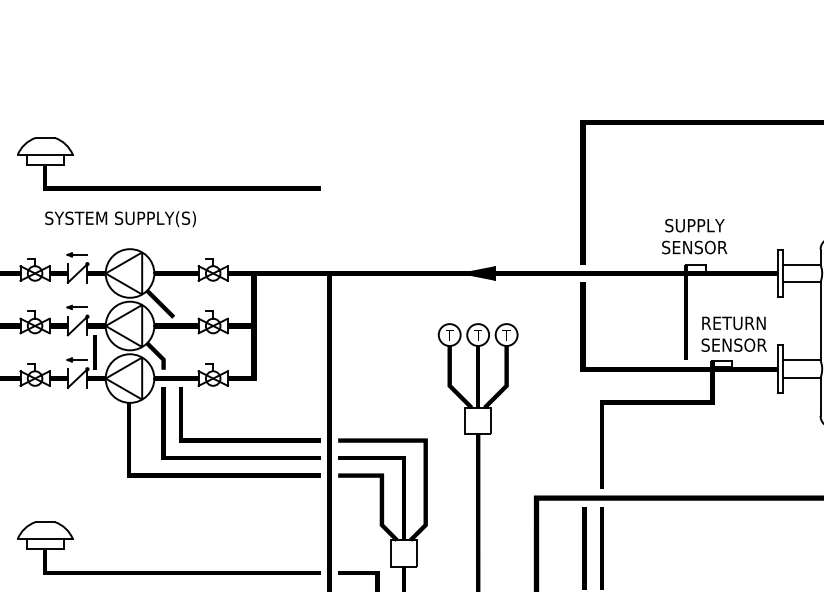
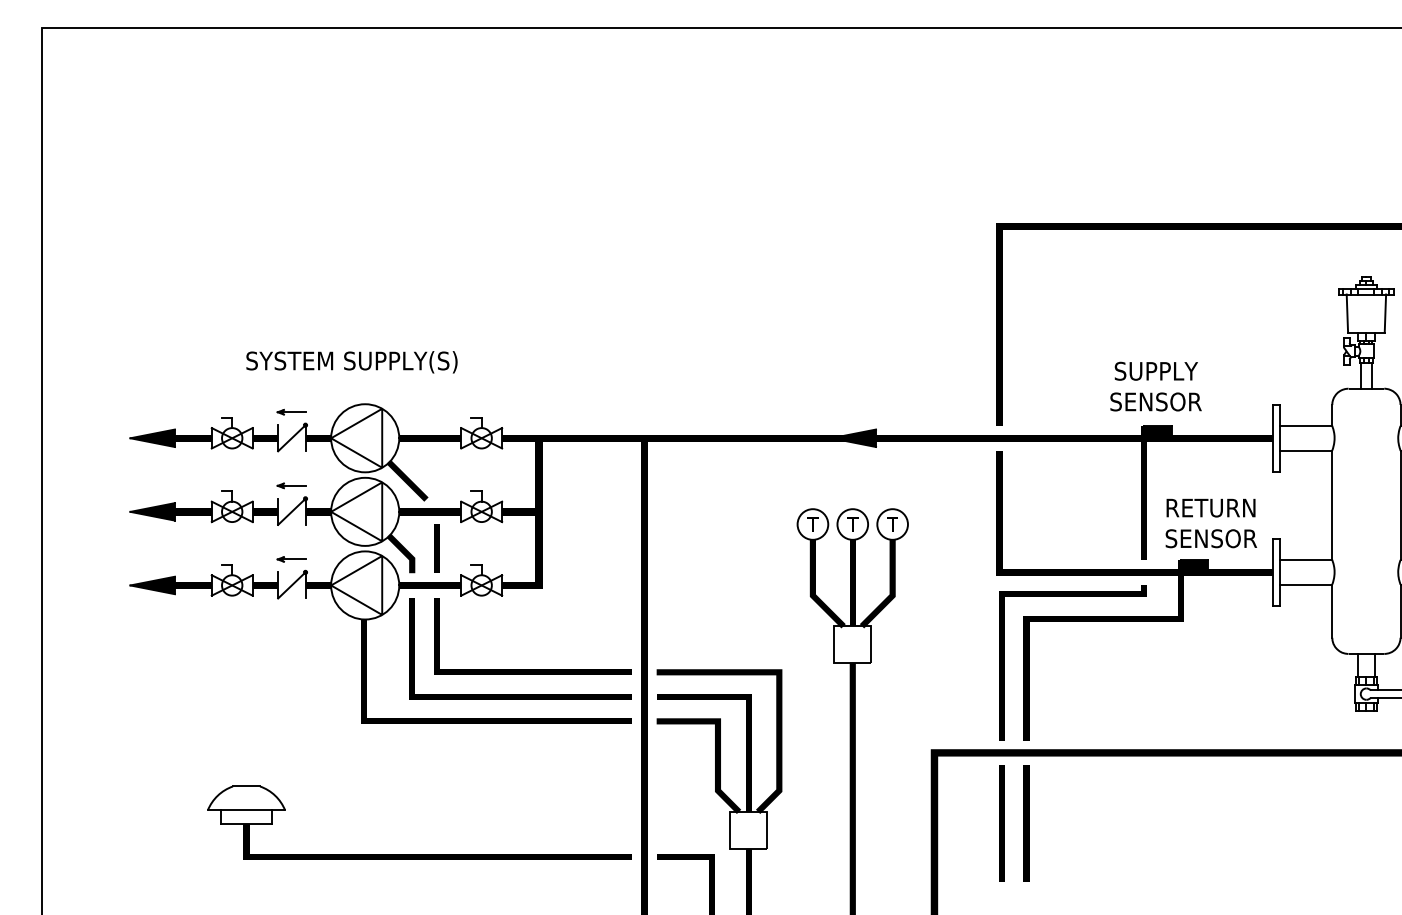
part: (168, 186) -> (419, 316), removed
fill: (695, 267) -> (1157, 430), added
line: (94, 352) -> (436, 548), moved
fill: (722, 363) -> (1194, 564), added
line: (635, 386) -> (1072, 596), added

